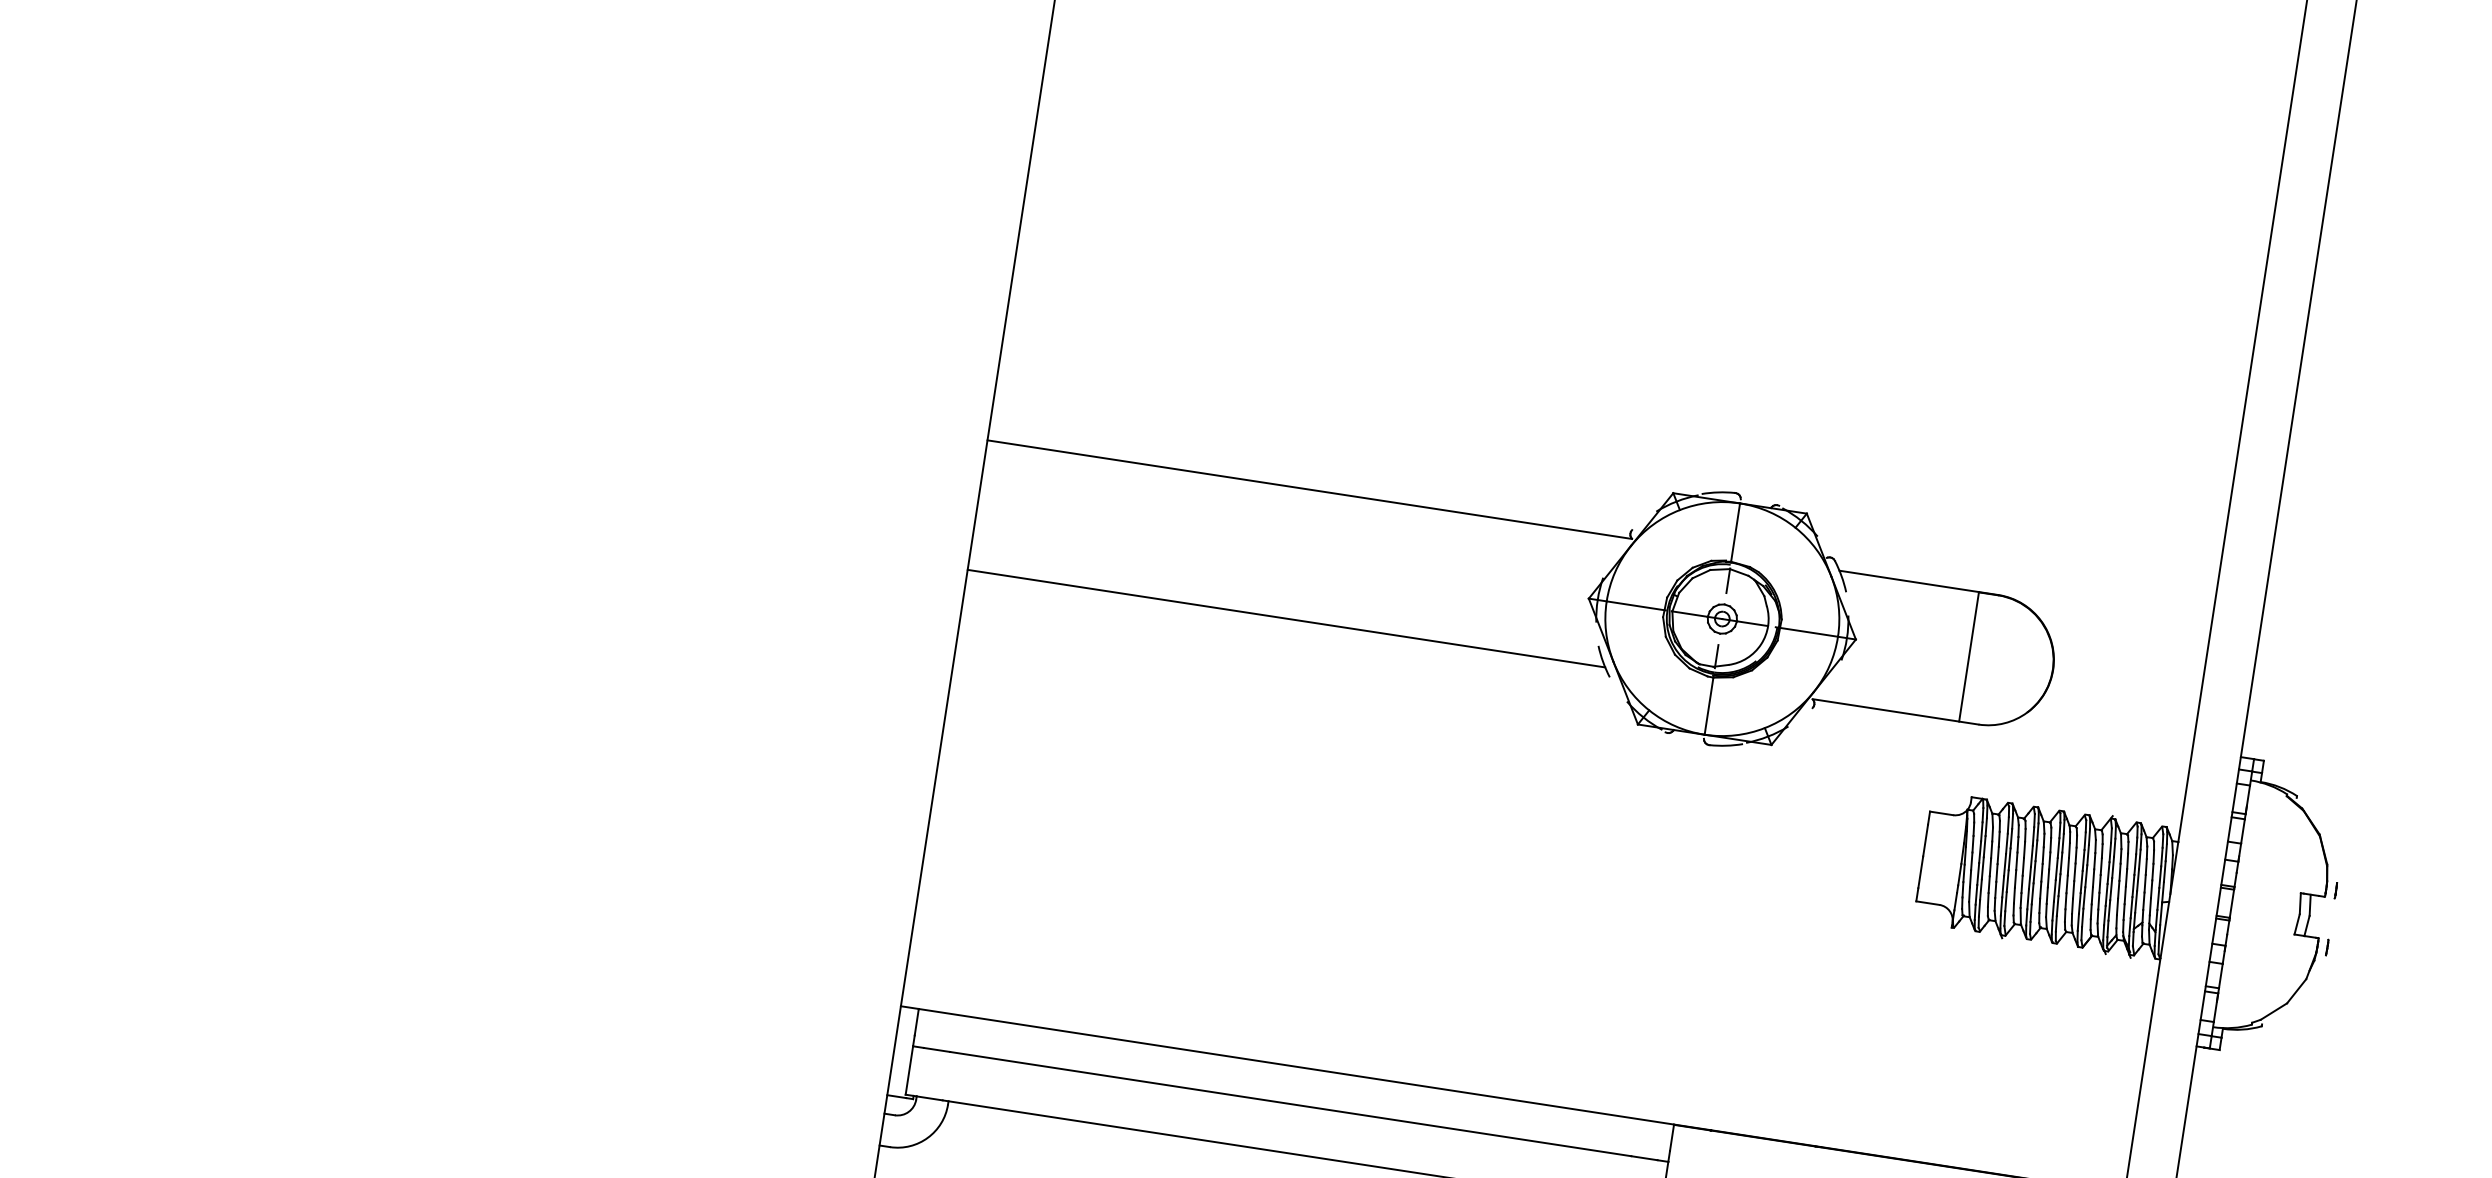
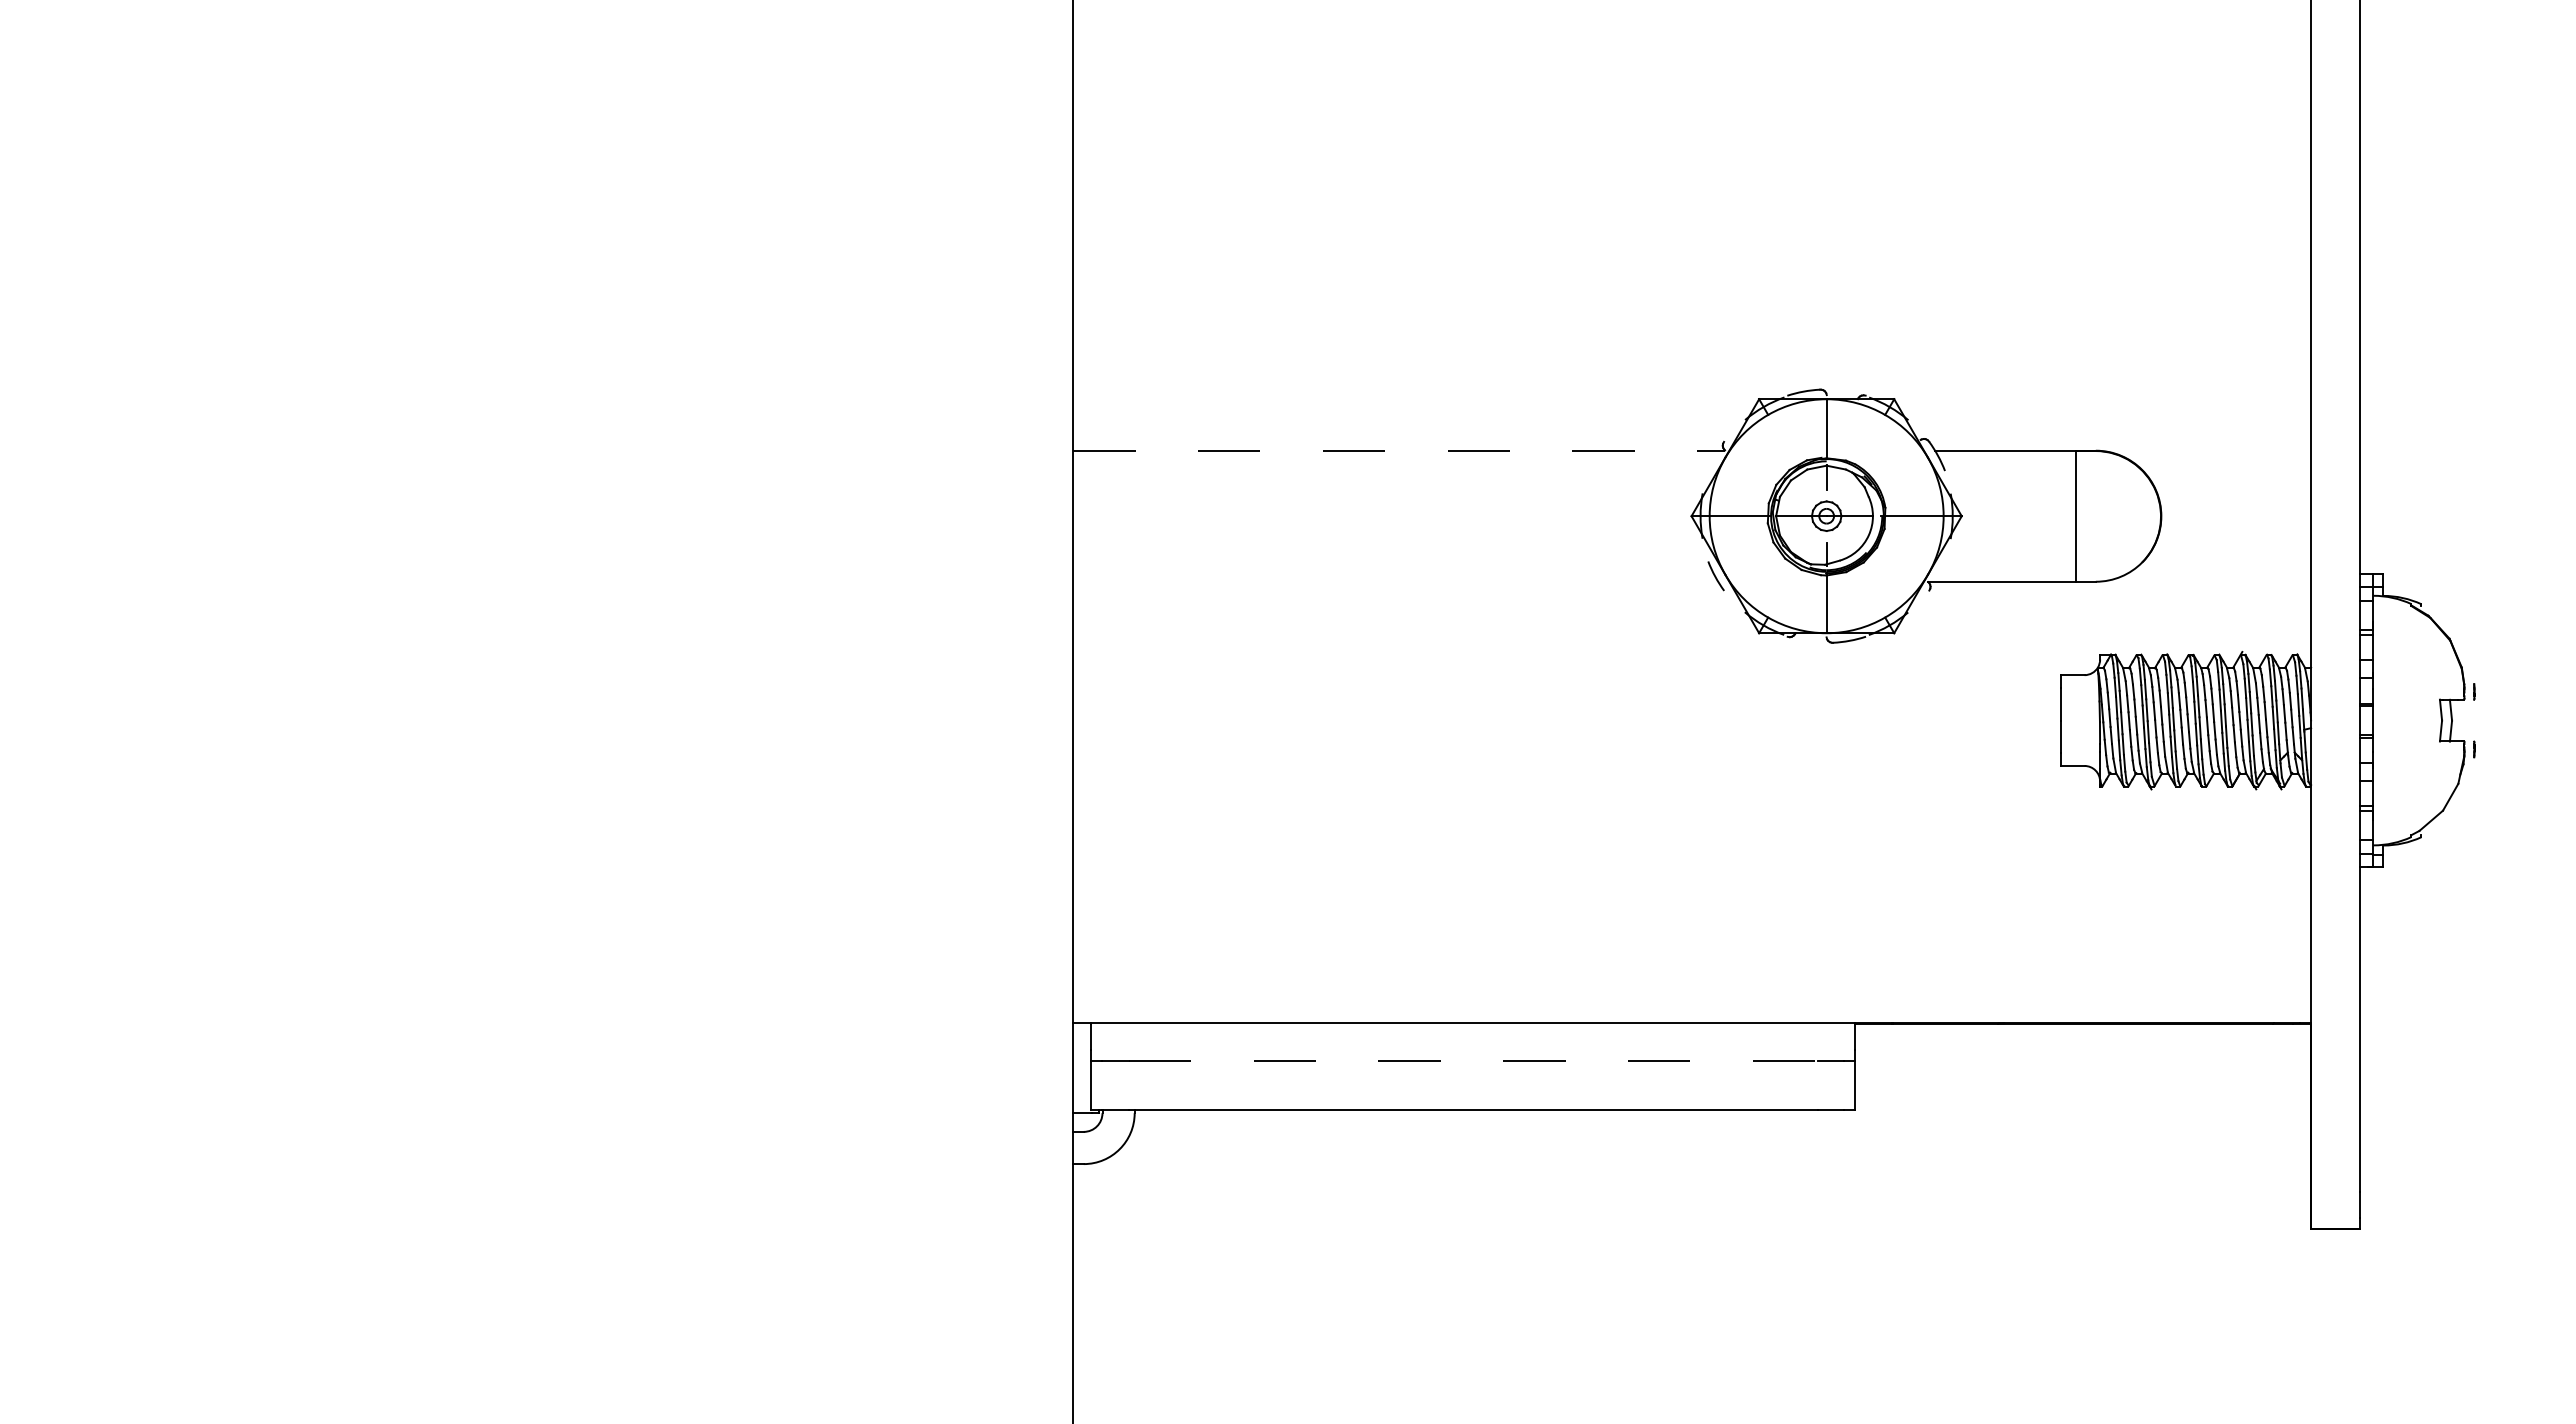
line: (1310, 489) -> (1399, 450), solid -> dashed
line: (1286, 618) -> (1395, 581), removed
line: (1290, 1103) -> (1473, 1060), solid -> dashed

